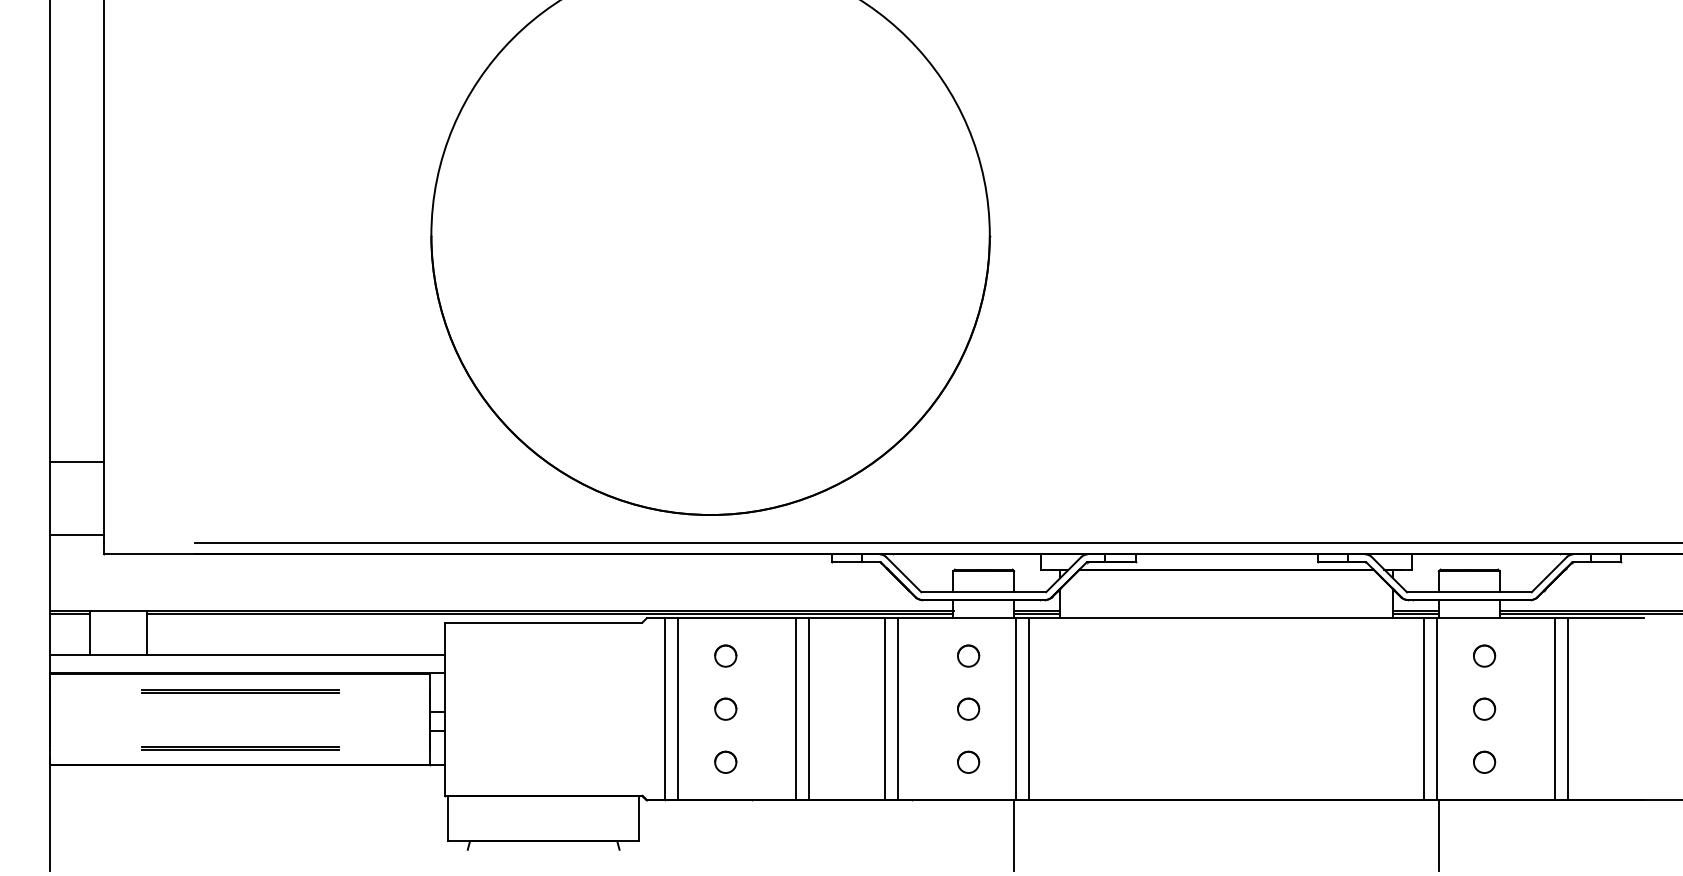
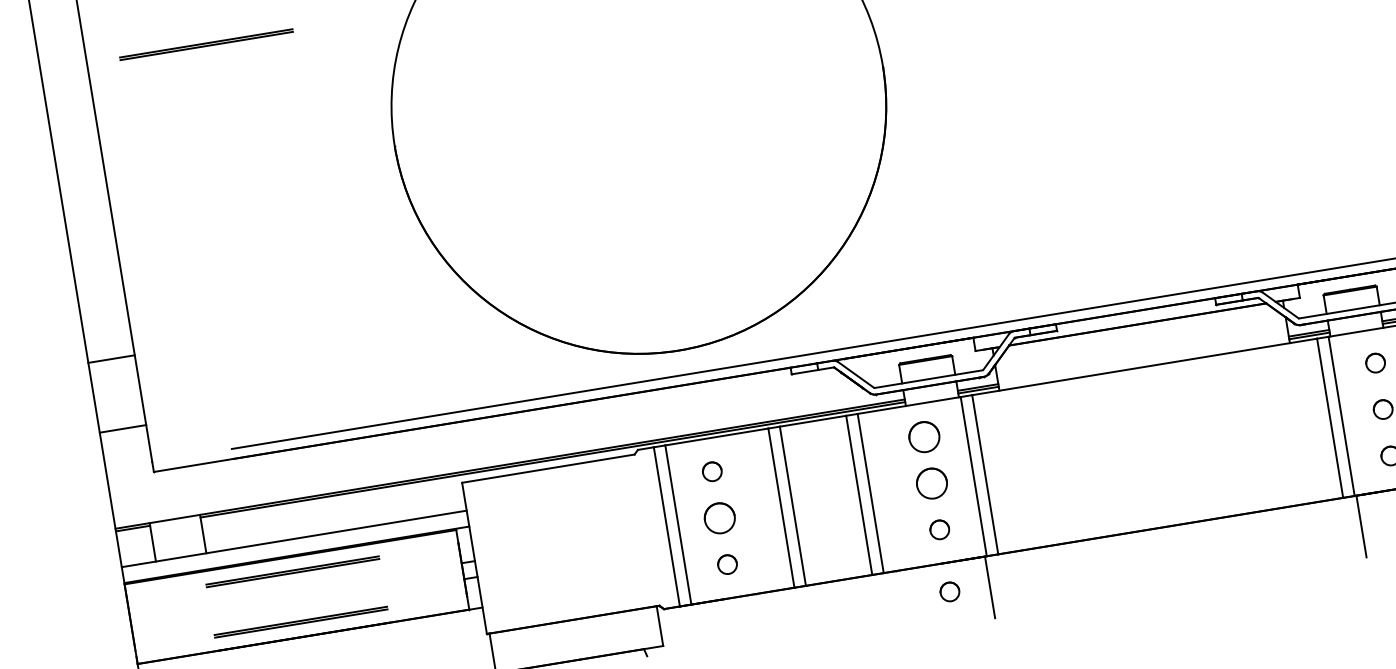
line: (240, 87) -> (206, 44), added
line: (76, 461) -> (111, 358), moved
line: (76, 534) -> (122, 428), moved
circle: (968, 655) -> (924, 436), size x1.6
circle: (725, 708) -> (719, 517), size x1.6
circle: (968, 708) -> (932, 482), size x1.6
circle: (968, 832) -> (949, 591), added

